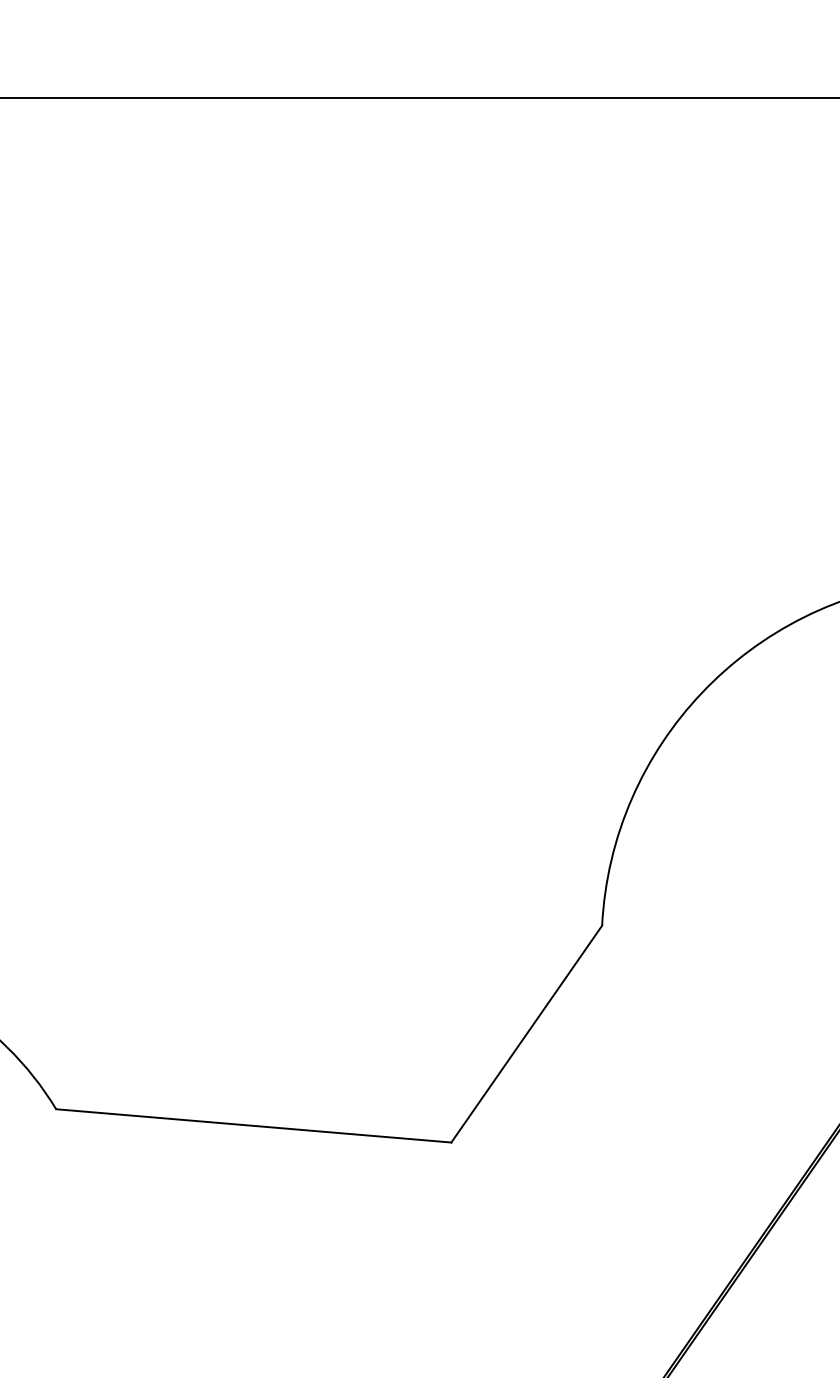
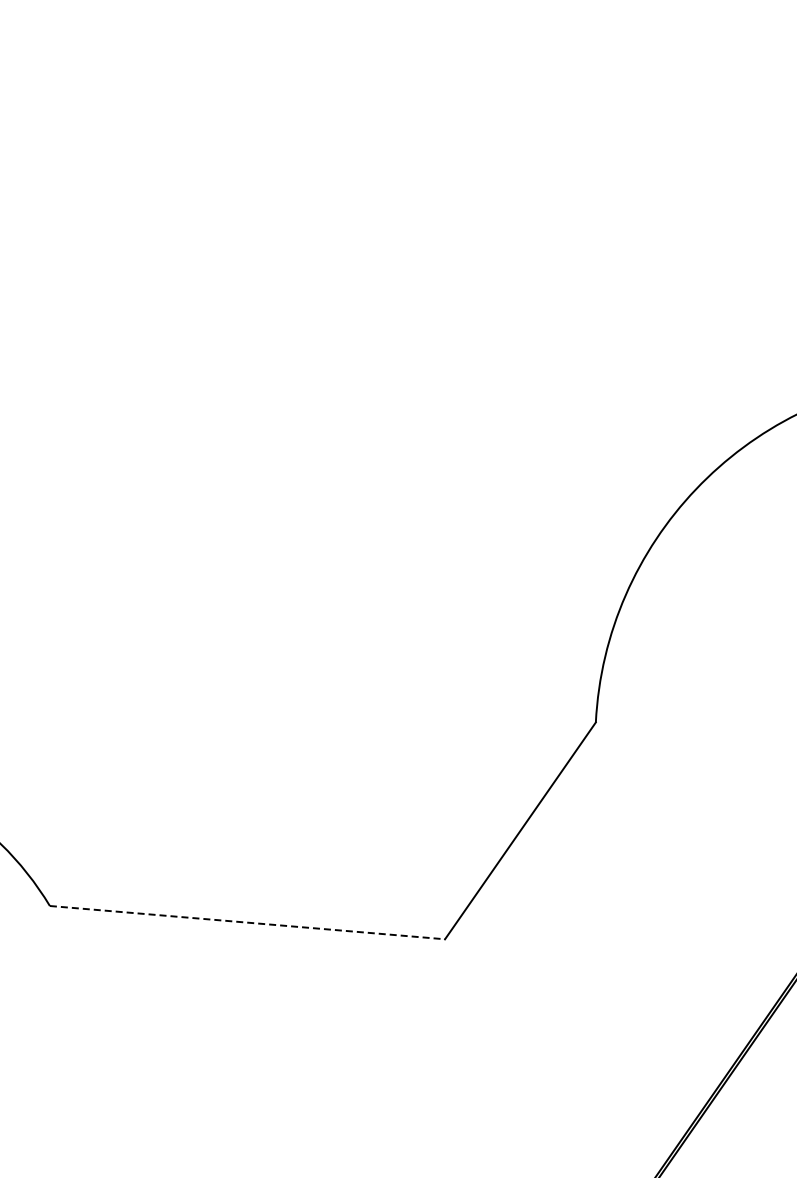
line: (254, 1125) -> (248, 922), solid -> dashed

